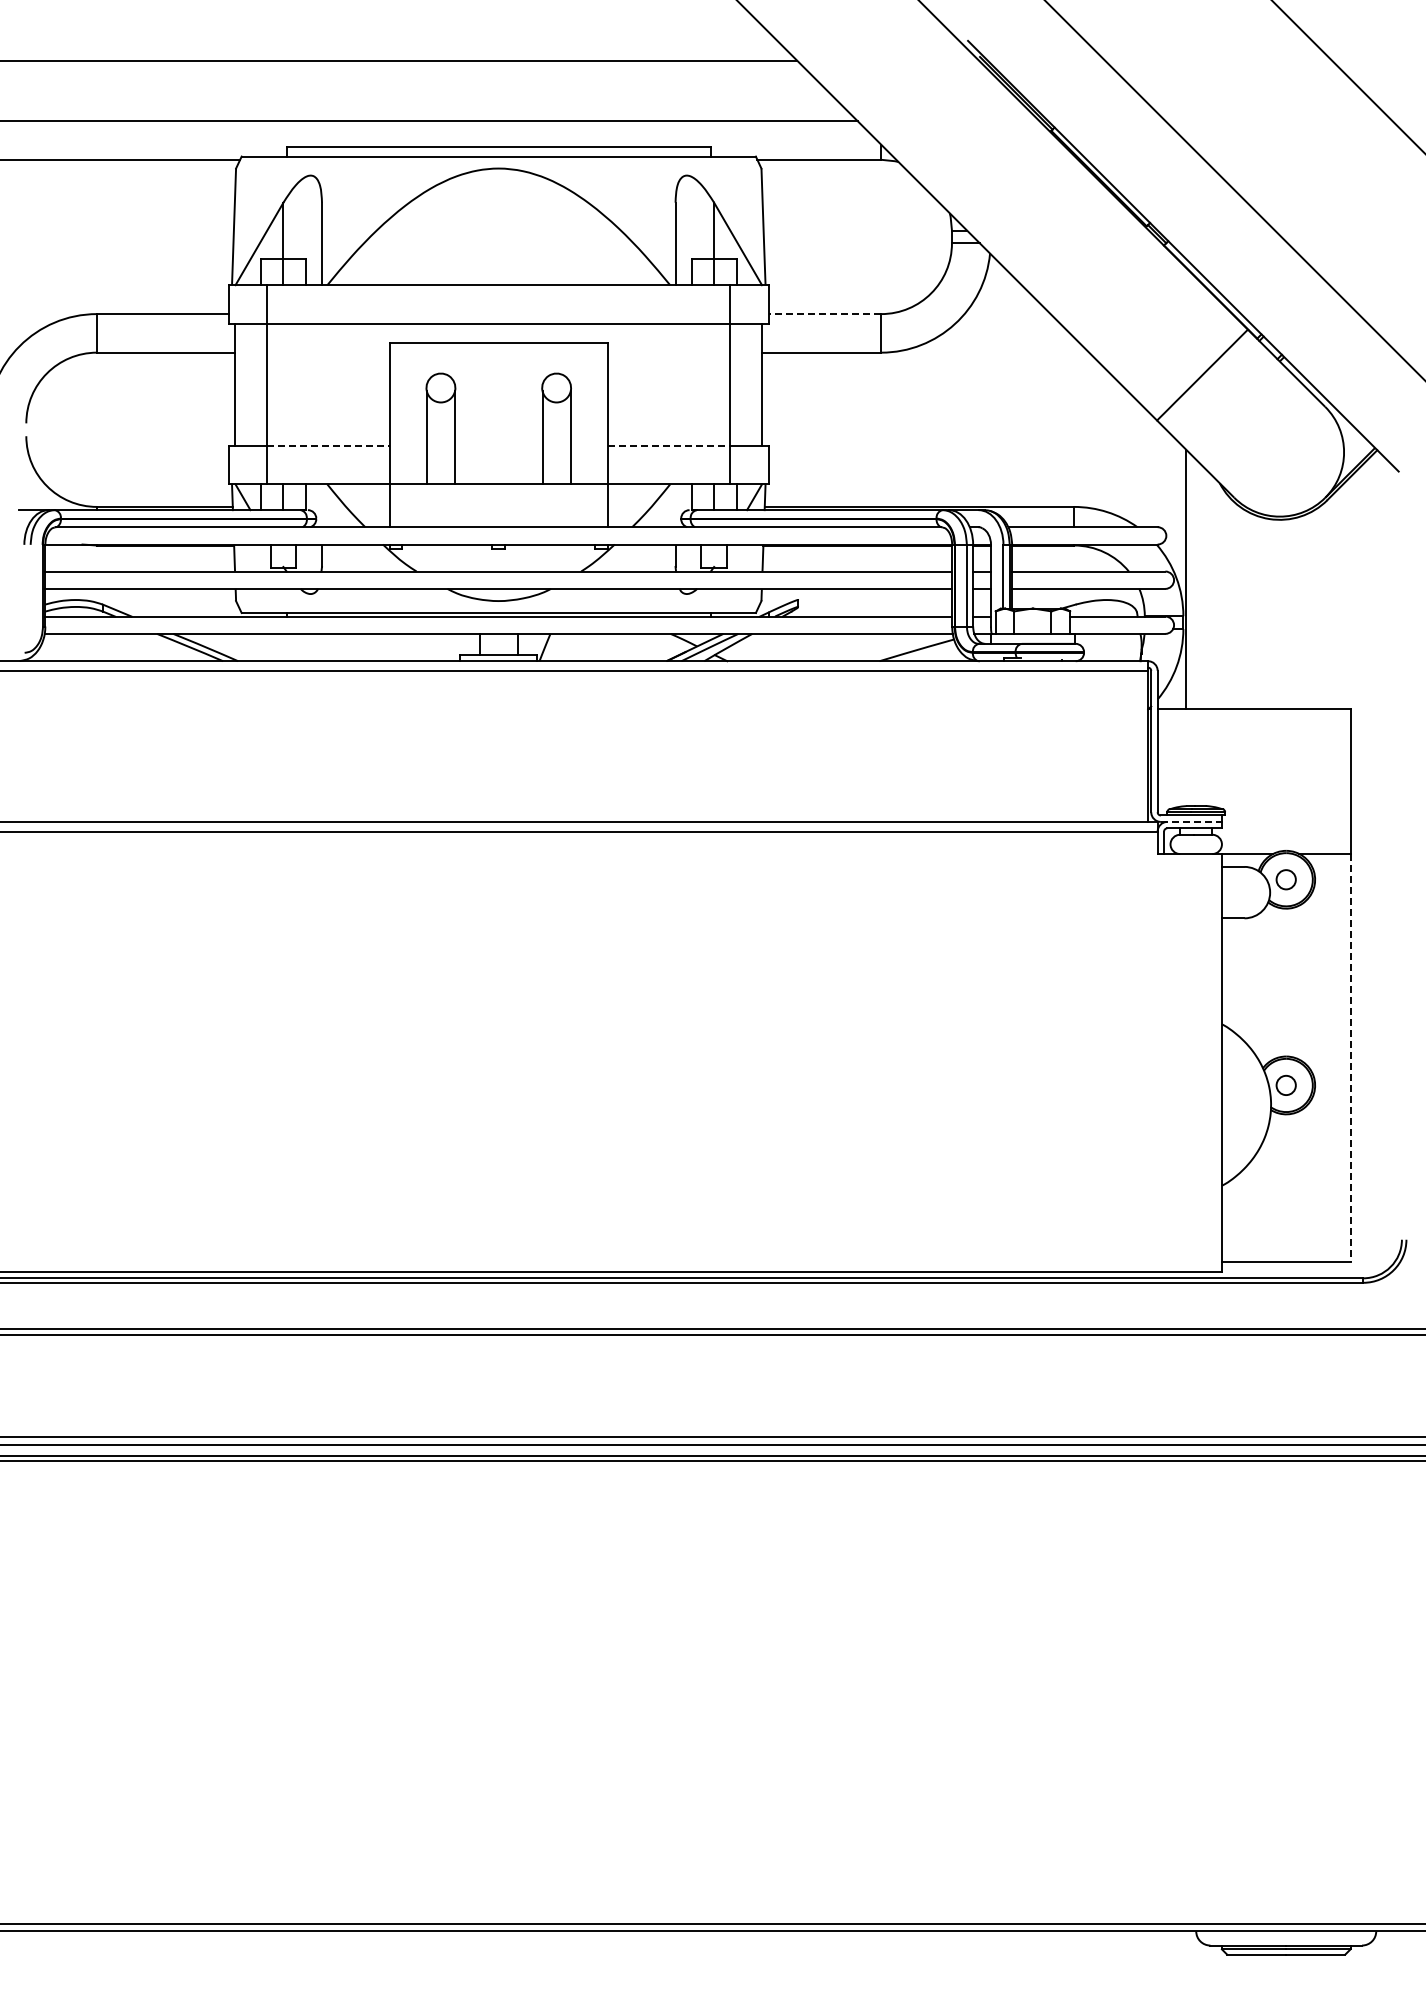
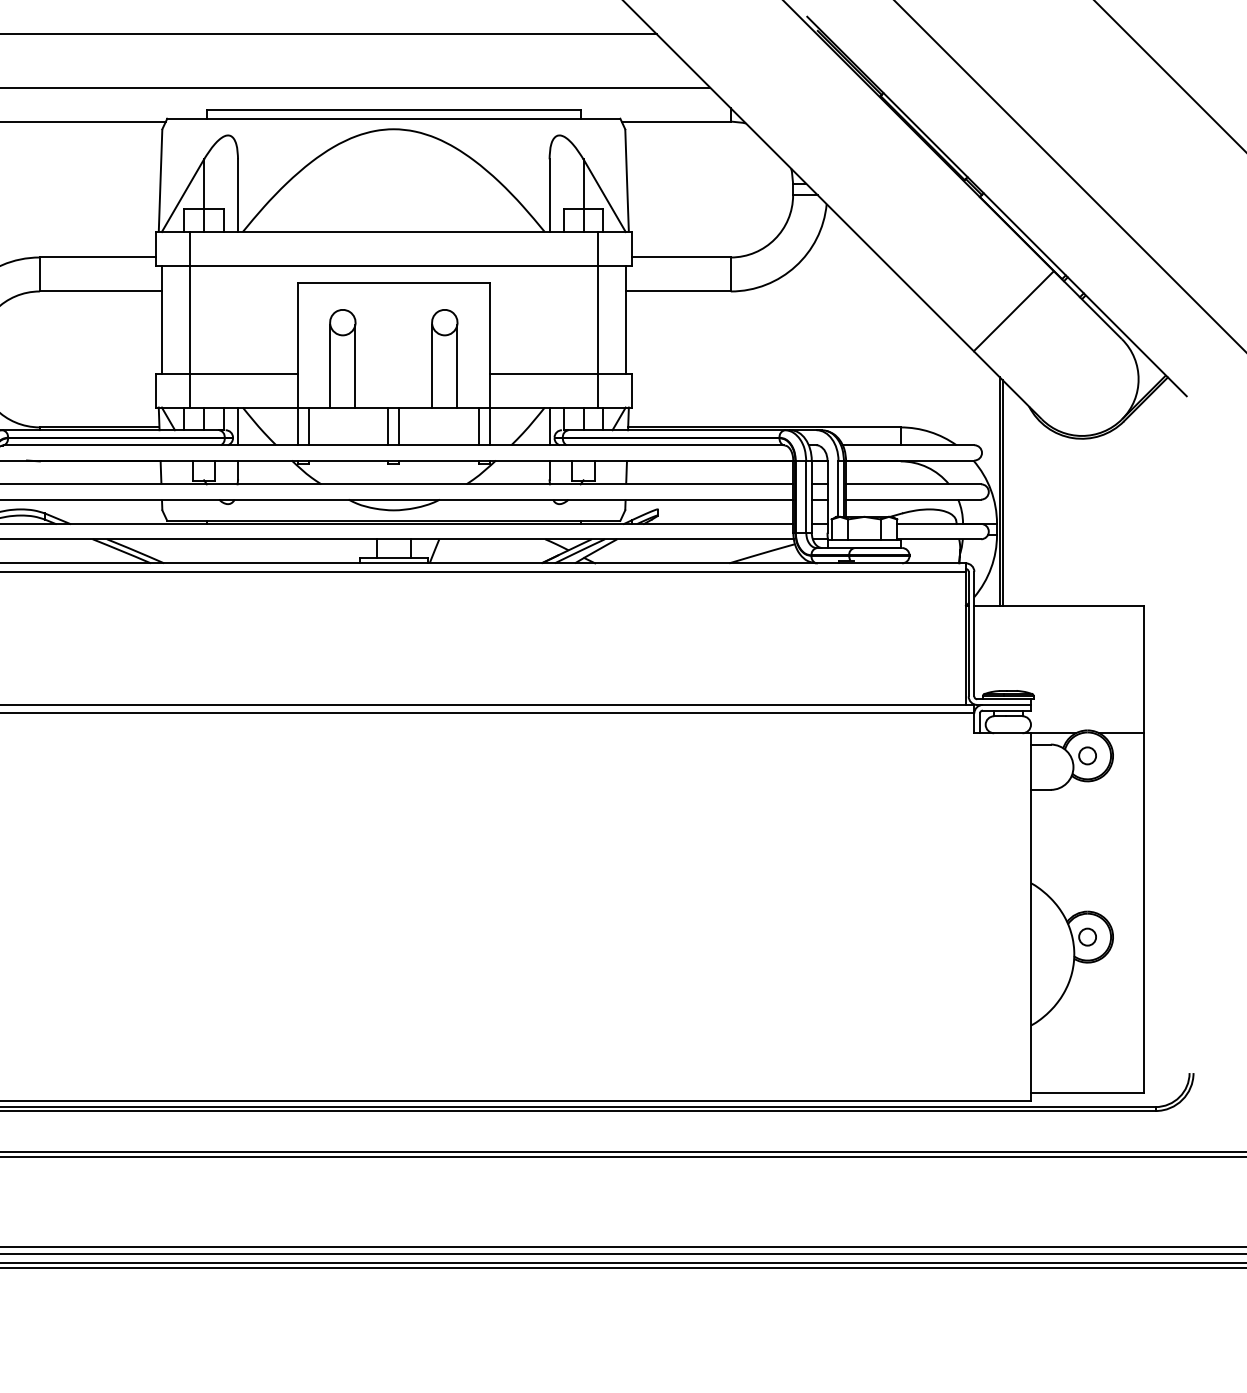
line: (824, 314) -> (680, 257), dashed -> solid
line: (328, 445) -> (243, 373), dashed -> solid
line: (669, 445) -> (544, 373), dashed -> solid
line: (322, 505) -> (238, 426), added
line: (402, 505) -> (308, 426), added
line: (492, 505) -> (388, 426), added
line: (505, 505) -> (399, 426), added
line: (595, 505) -> (479, 426), added
line: (675, 505) -> (549, 426), added
line: (1189, 581) -> (1002, 493), added
line: (1191, 821) -> (1004, 704), dashed -> solid
line: (1350, 1058) -> (1144, 913), dashed -> solid

